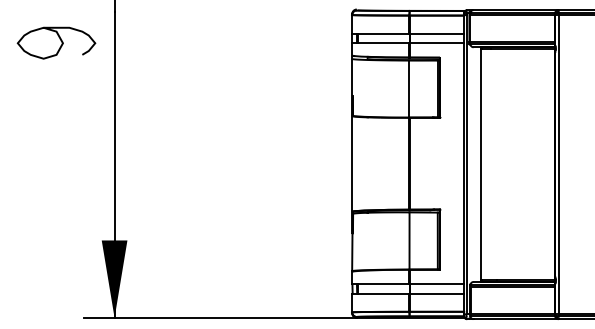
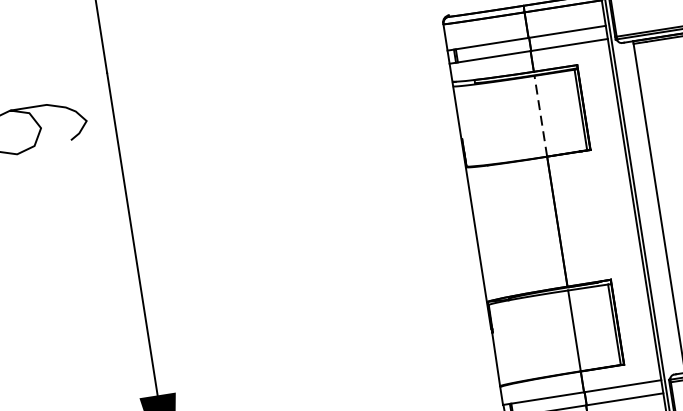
line: (409, 89) -> (540, 116), solid -> dashed

